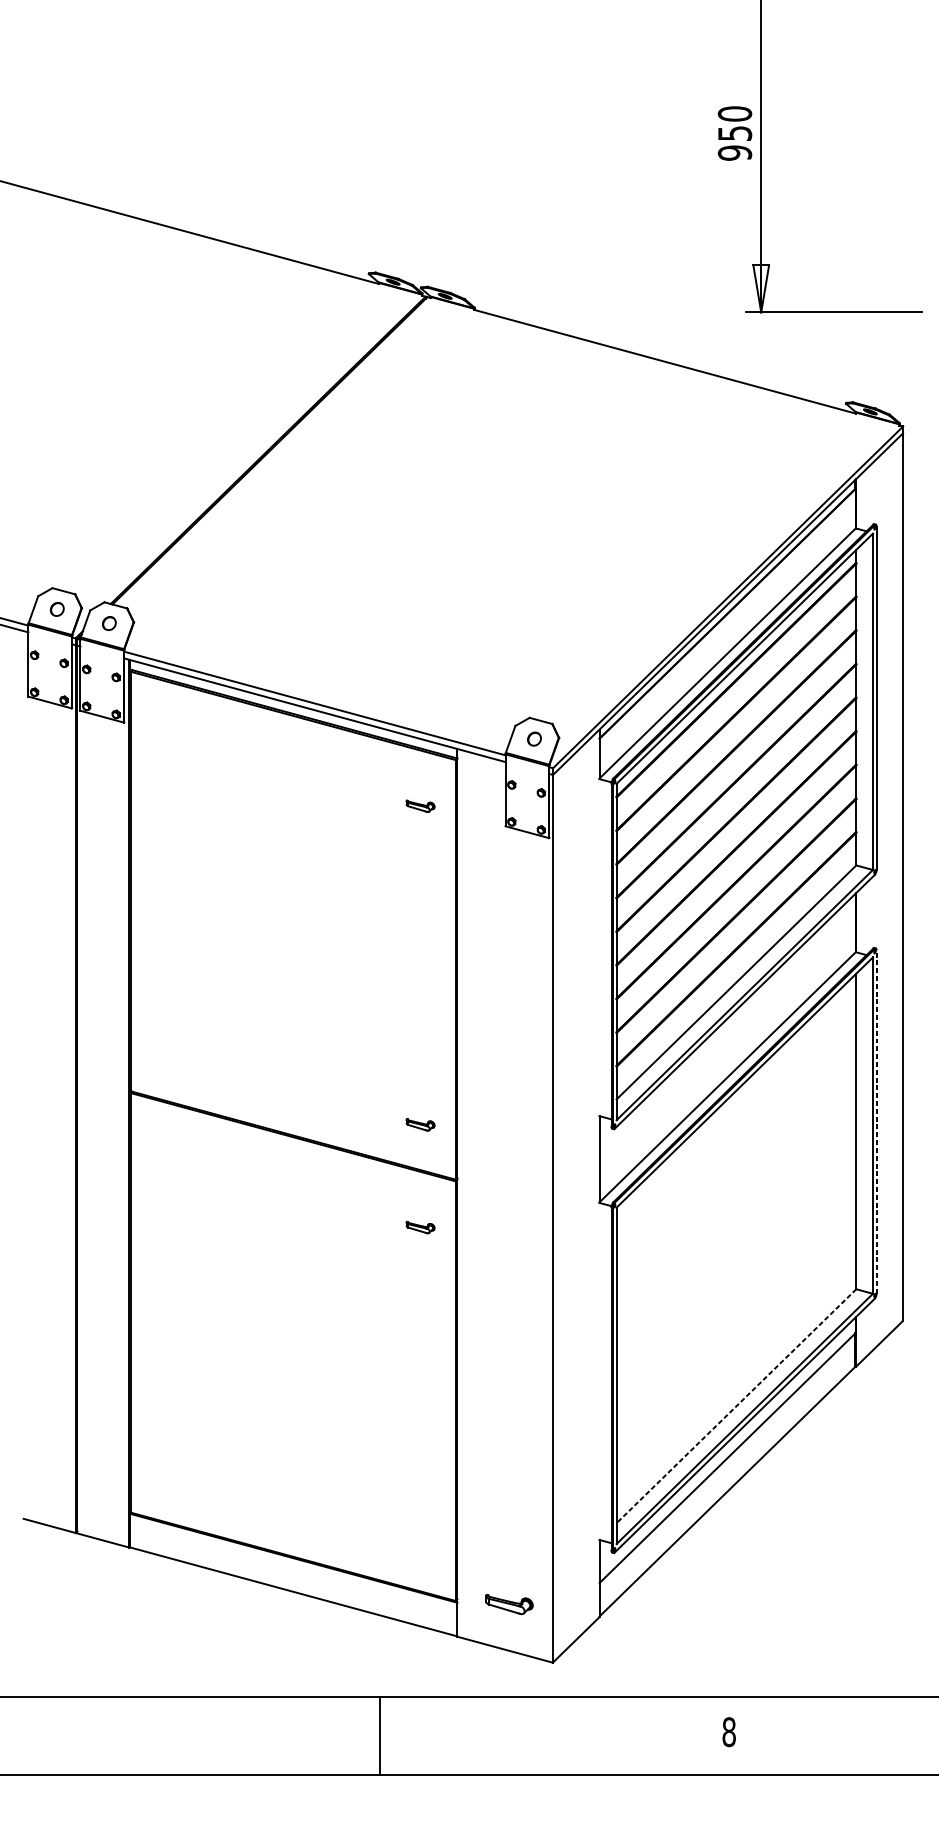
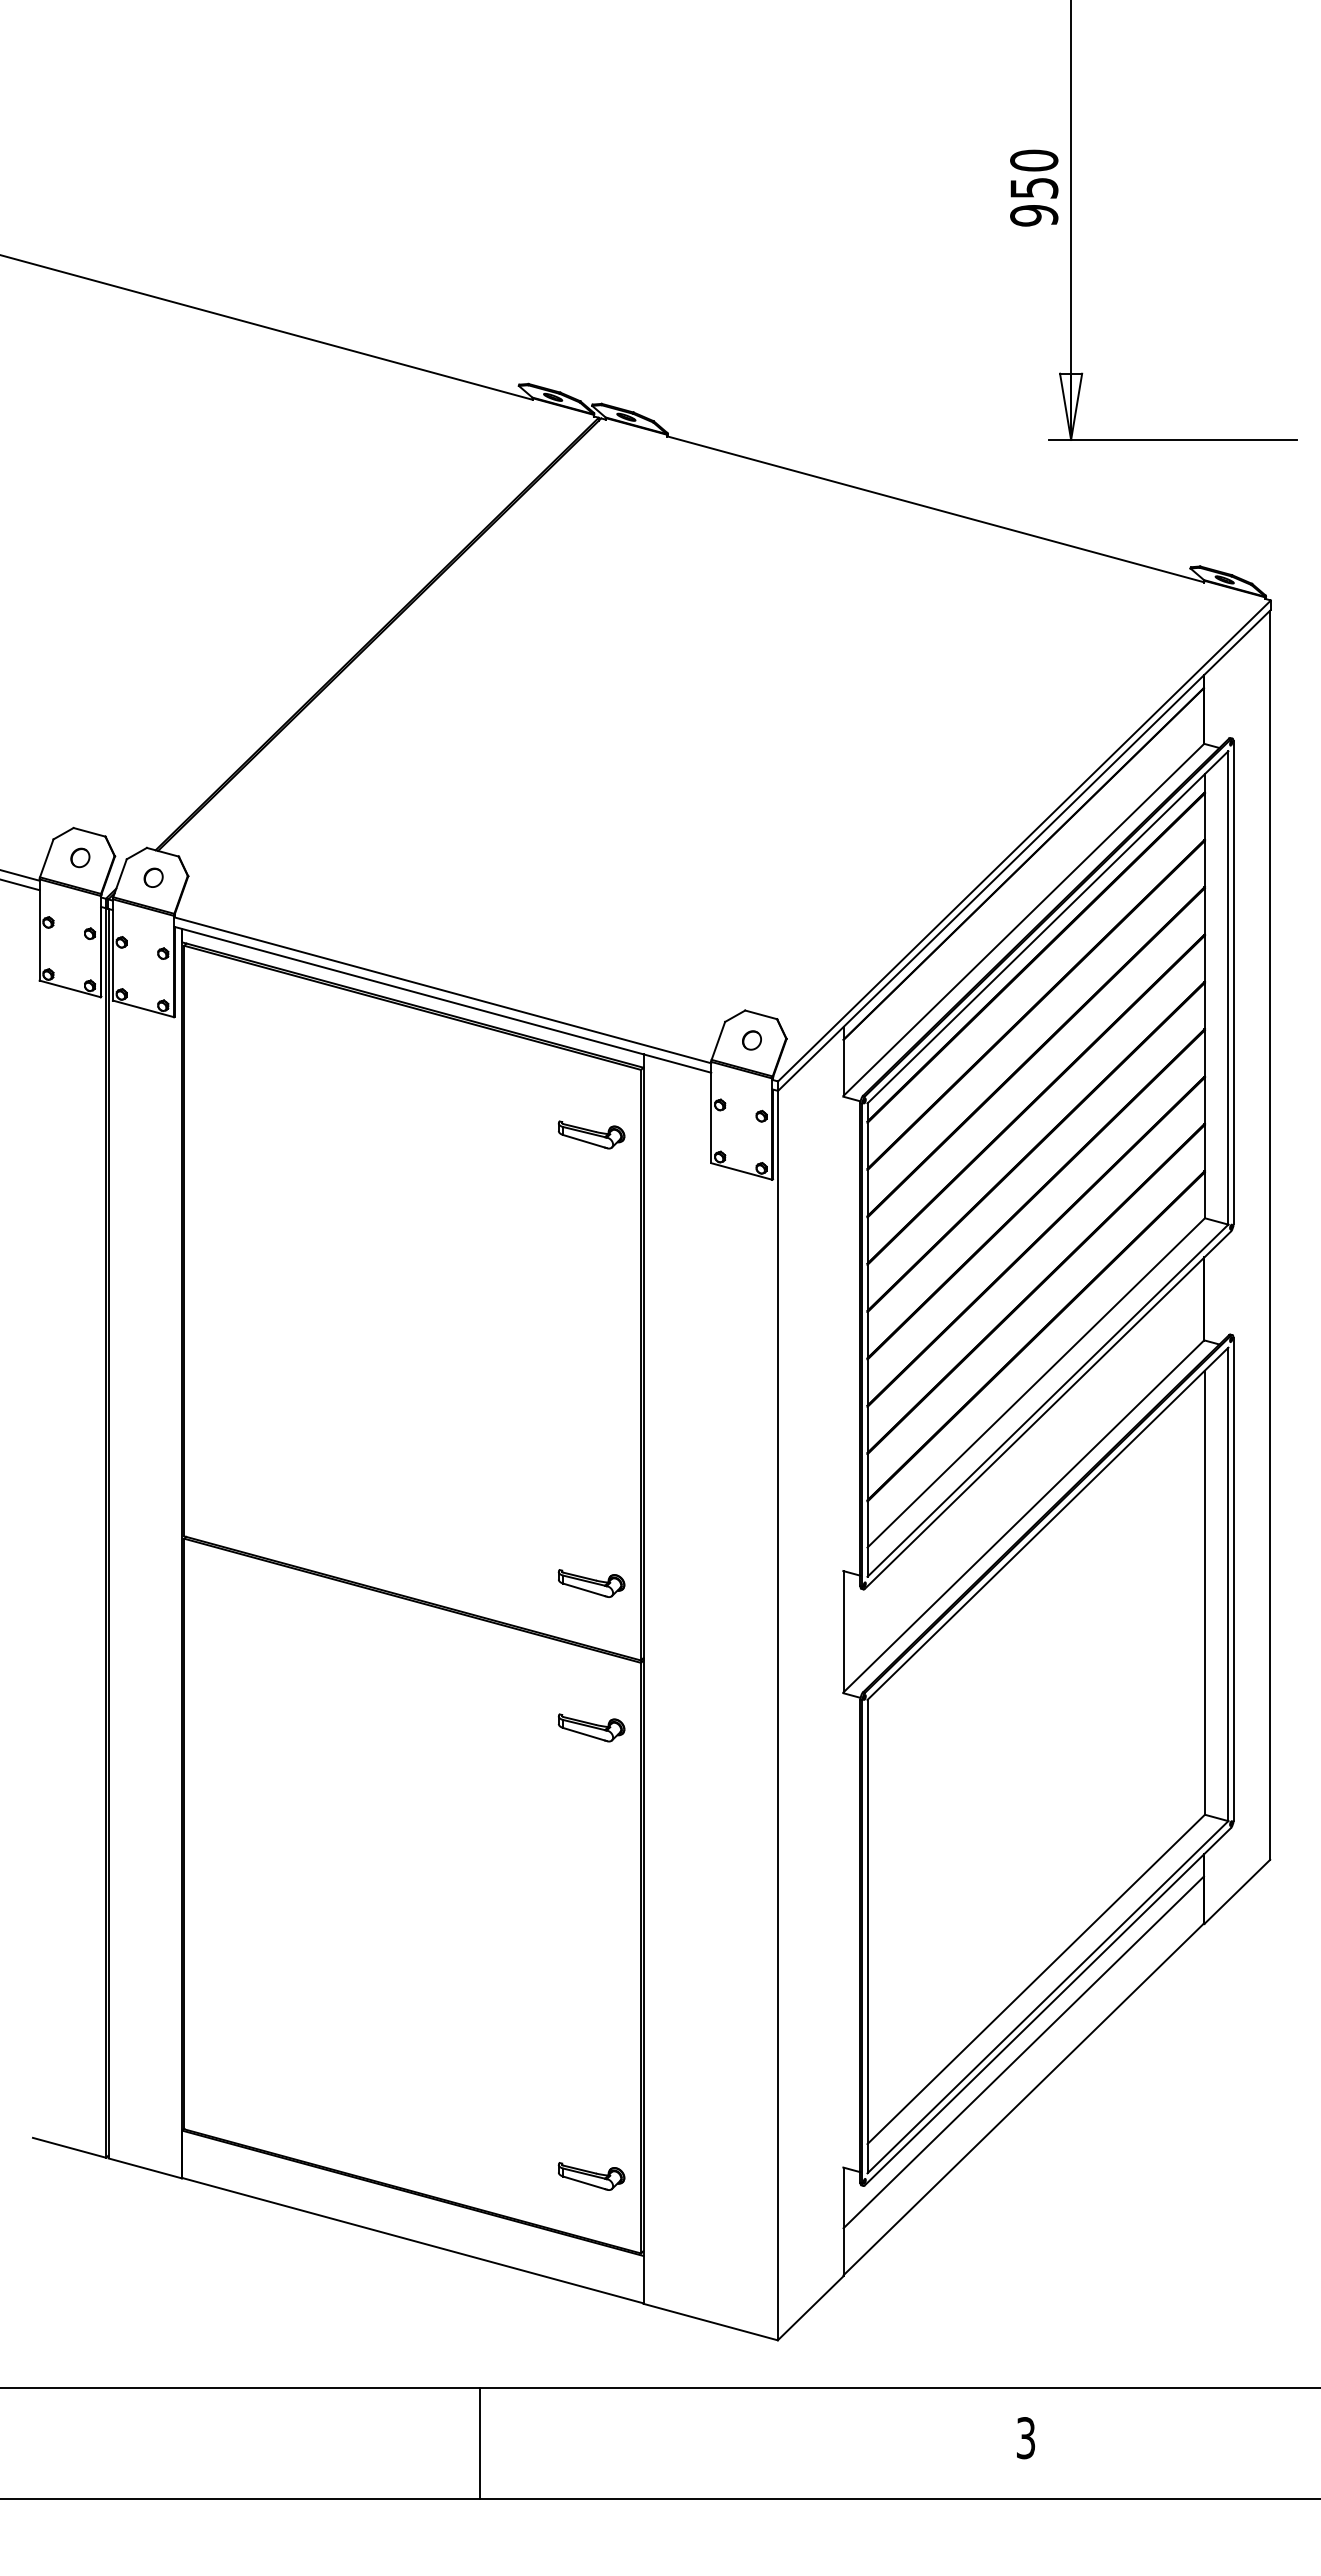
part: (420, 805) -> (591, 1134), size x1.67
line: (876, 1121) -> (1233, 1578), dashed -> solid
part: (420, 1124) -> (591, 1583), size x1.67
part: (420, 1227) -> (591, 1727), size x1.67
line: (736, 1406) -> (1036, 1979), dashed -> solid
part: (509, 1604) -> (591, 2176), moved
text: (728, 1732) -> (1025, 2438), 8 -> 3
line: (380, 1735) -> (480, 2443), moved

